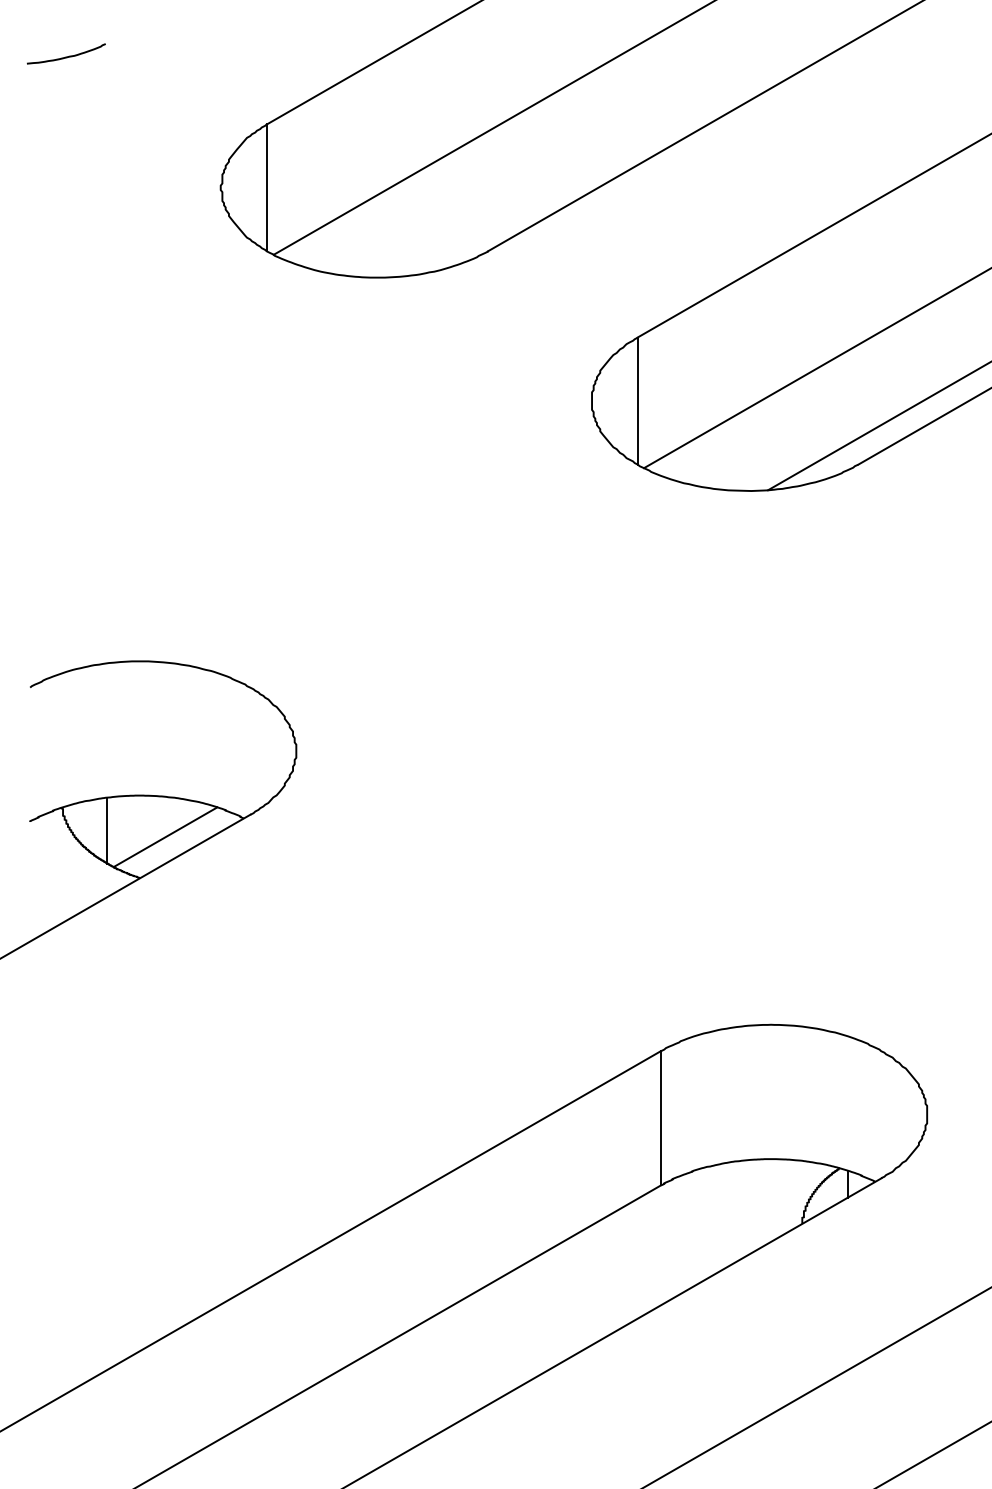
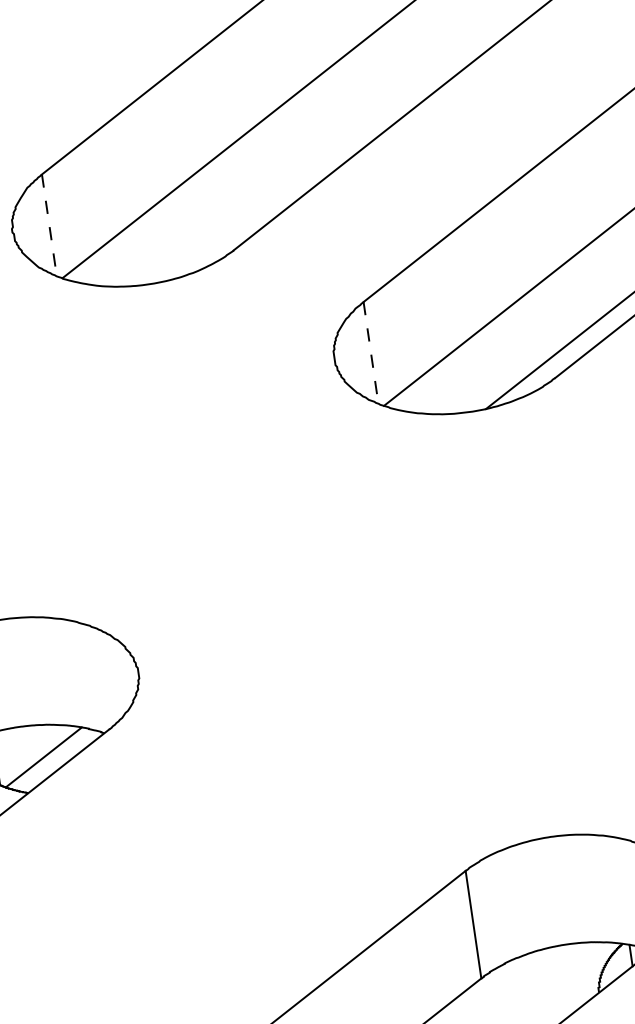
line: (267, 187) -> (49, 225), solid -> dashed
line: (637, 401) -> (370, 353), solid -> dashed

